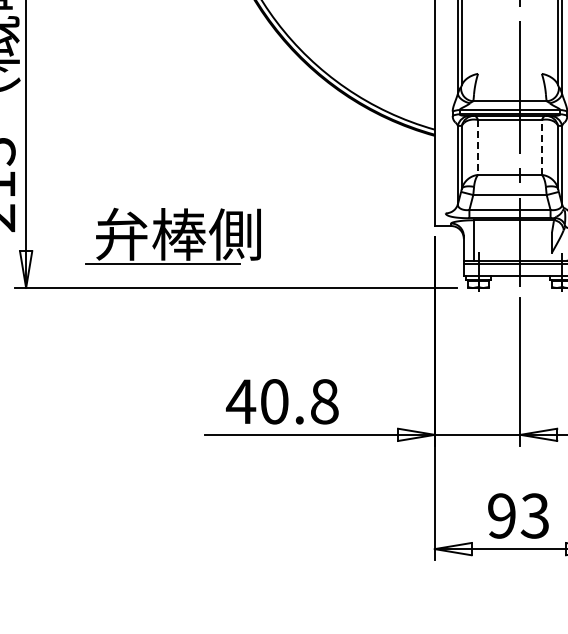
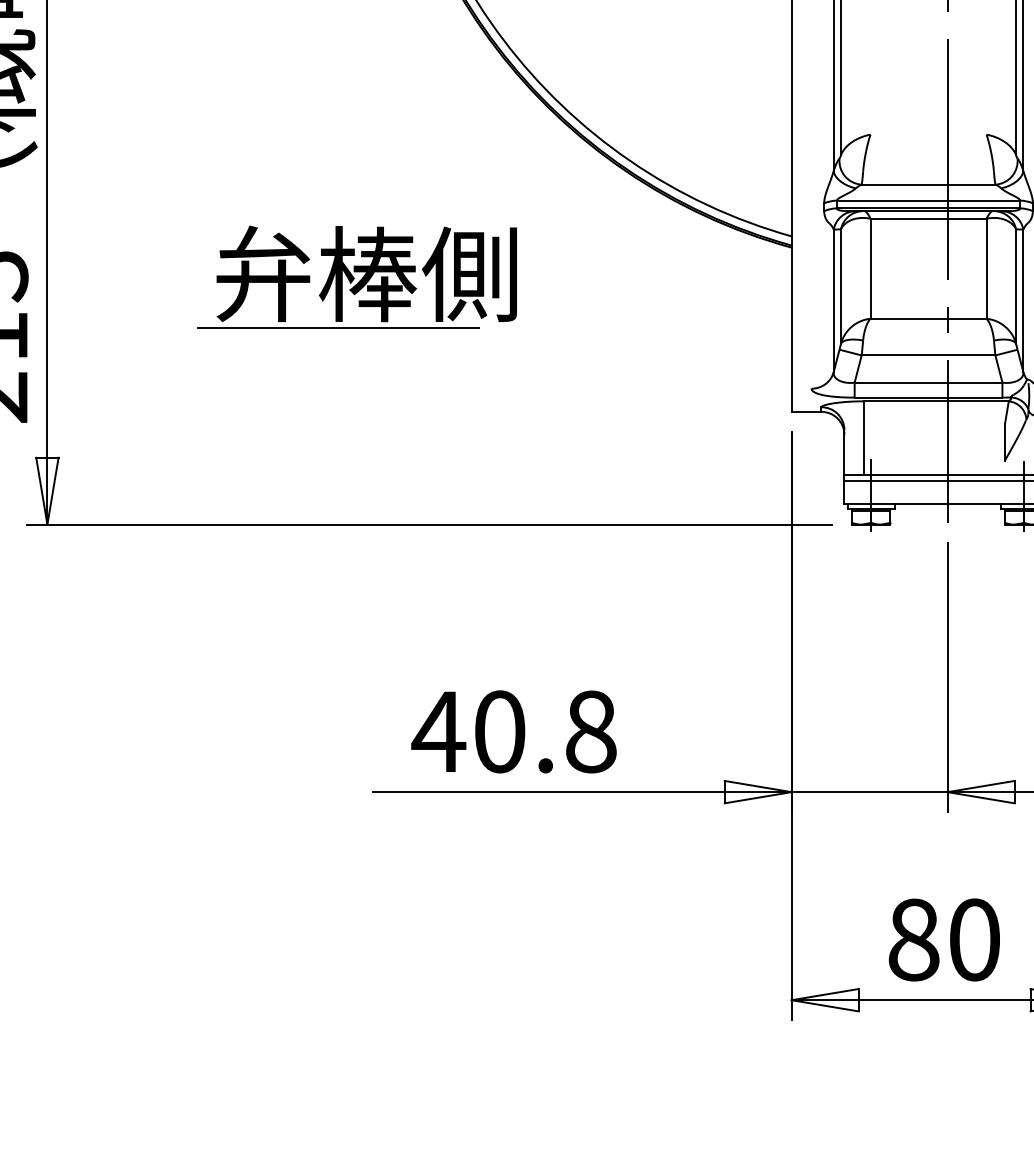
line: (541, 146) -> (985, 267), dashed -> solid
line: (478, 147) -> (871, 268), dashed -> solid
part: (172, 235) -> (355, 276), moved
text: (518, 515) -> (944, 938), 93 -> 80

